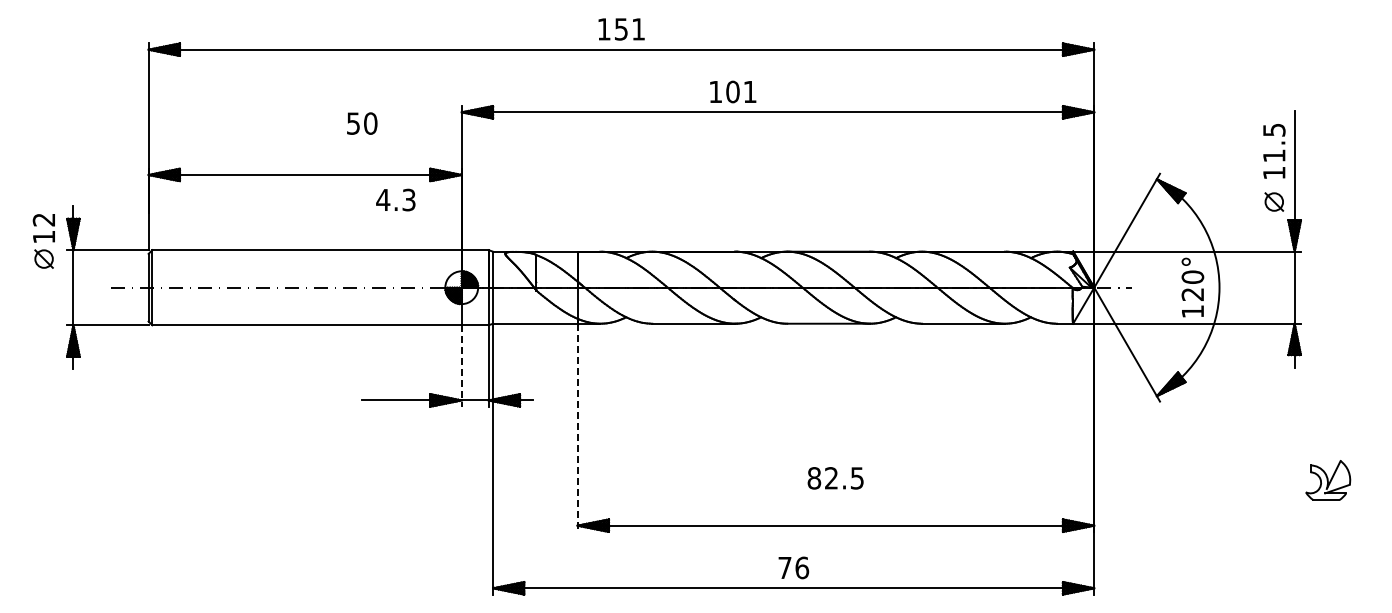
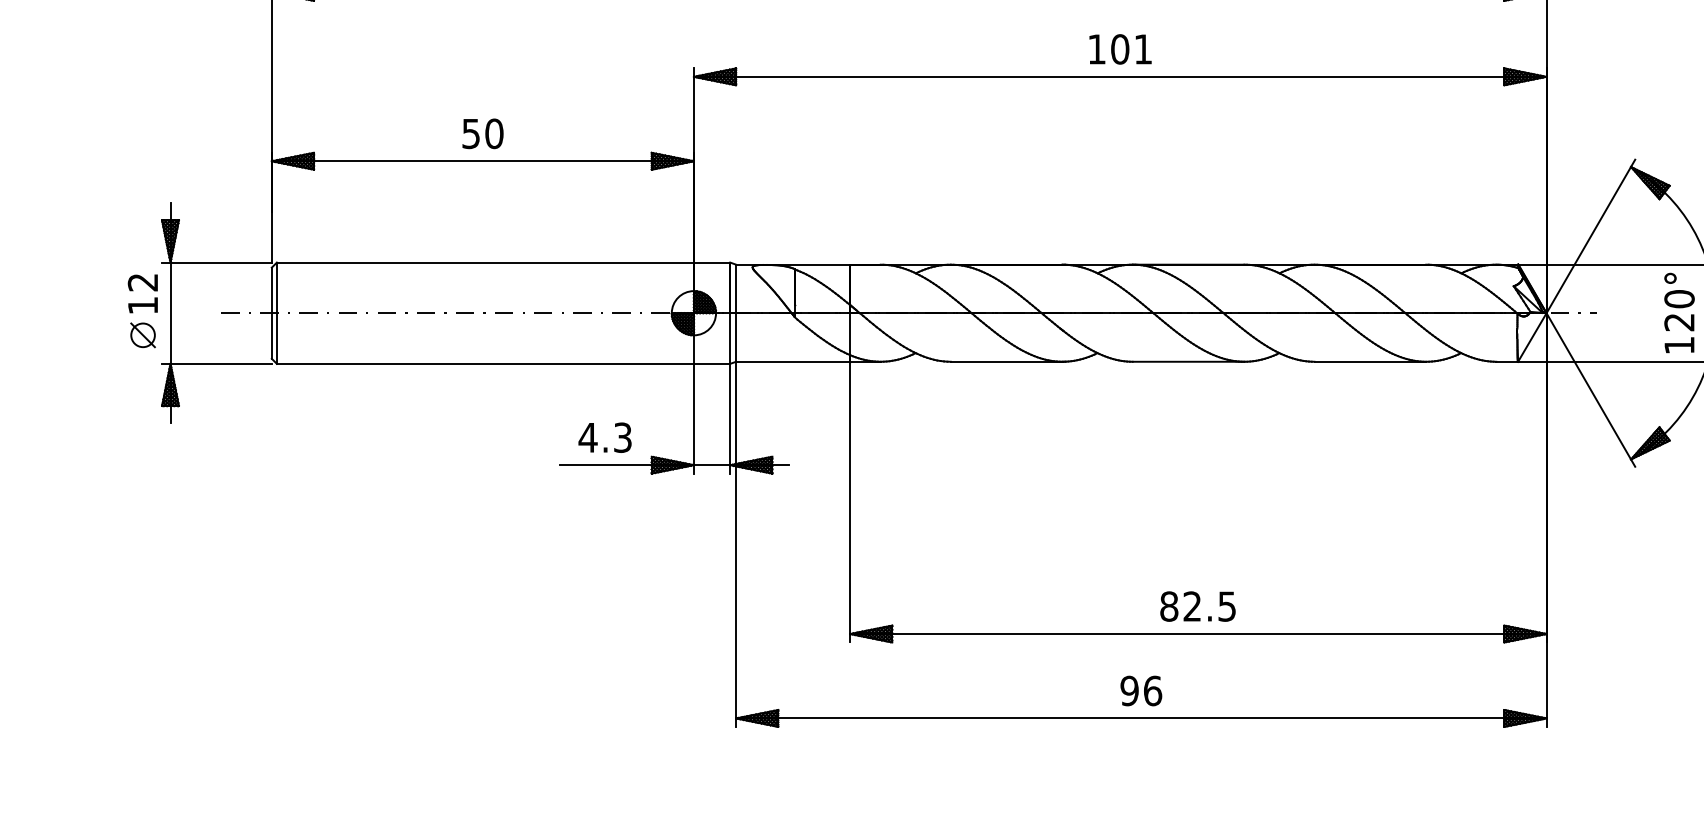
text: (733, 91) -> (1120, 48), moved
text: (362, 123) -> (483, 133), moved
text: (395, 199) -> (604, 436), moved
part: (43, 241) -> (142, 311), moved
line: (461, 365) -> (693, 418), dashed -> solid
line: (577, 428) -> (849, 503), dashed -> solid
text: (835, 478) -> (1197, 606), moved
text: (784, 567) -> (1129, 690), 76 -> 96

